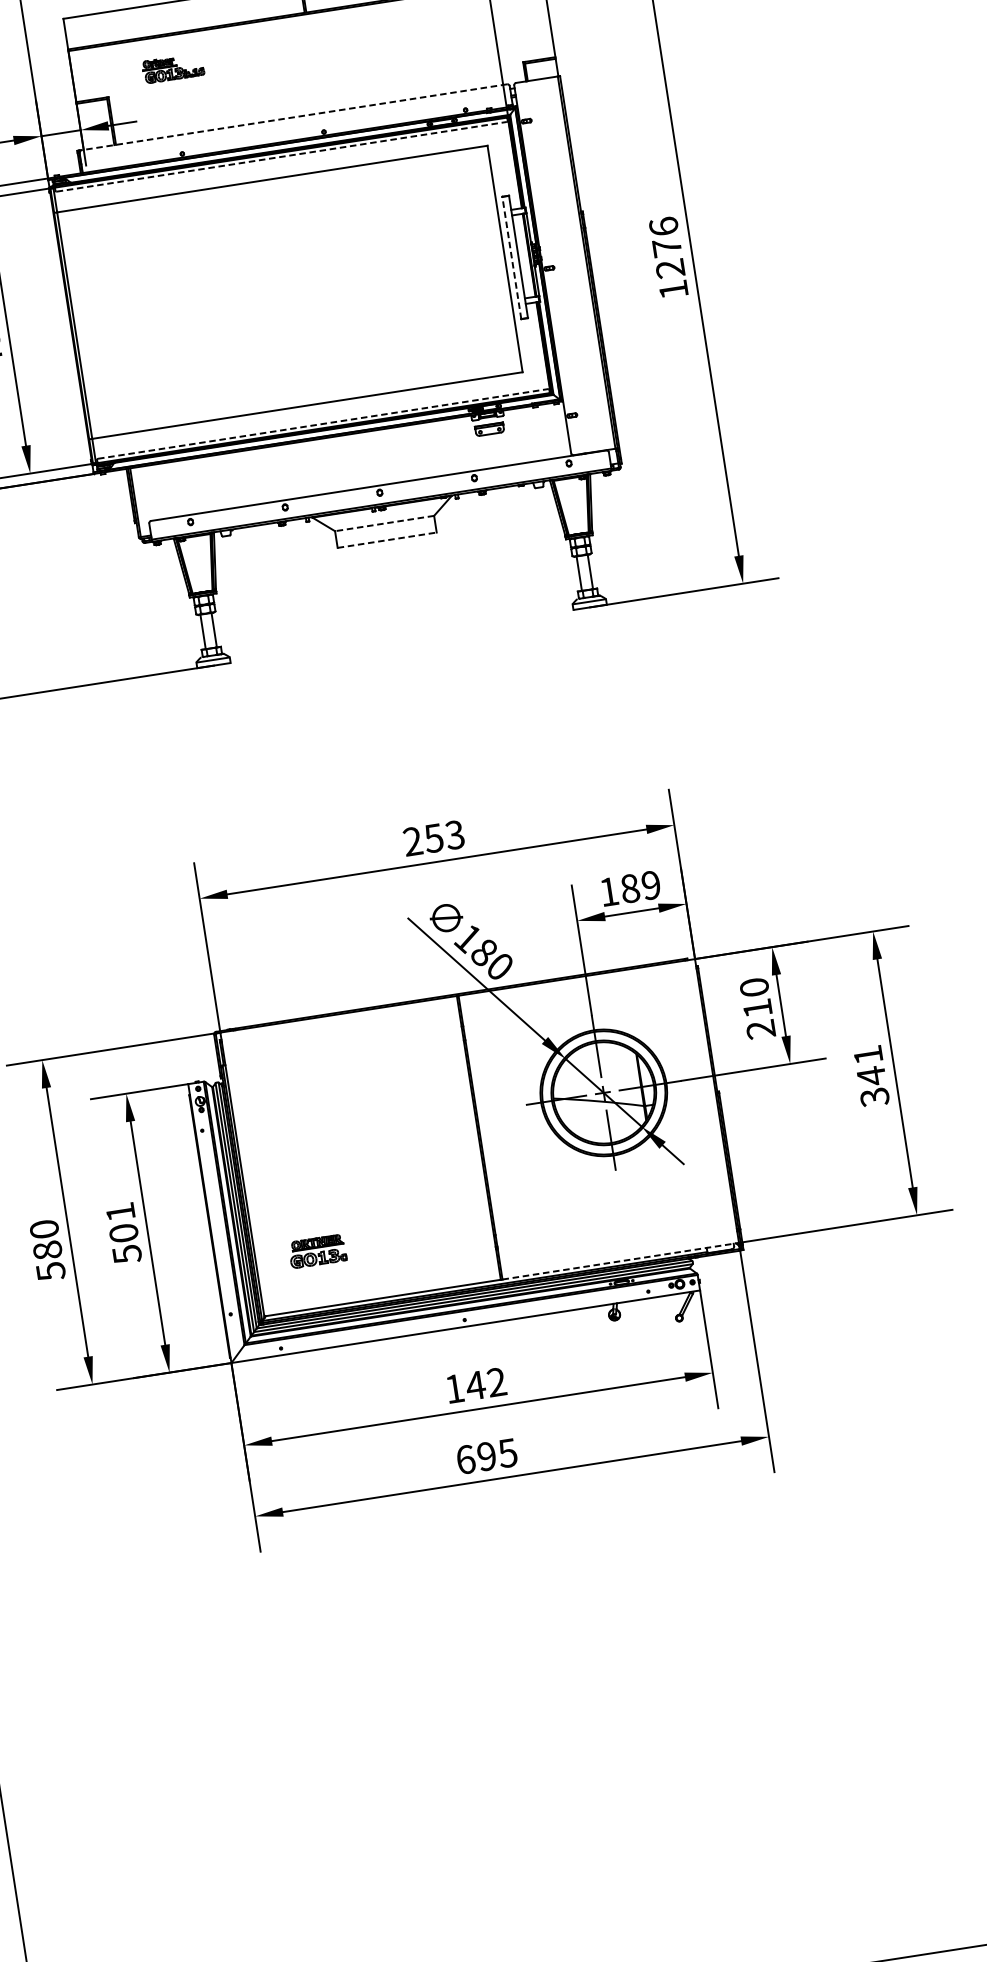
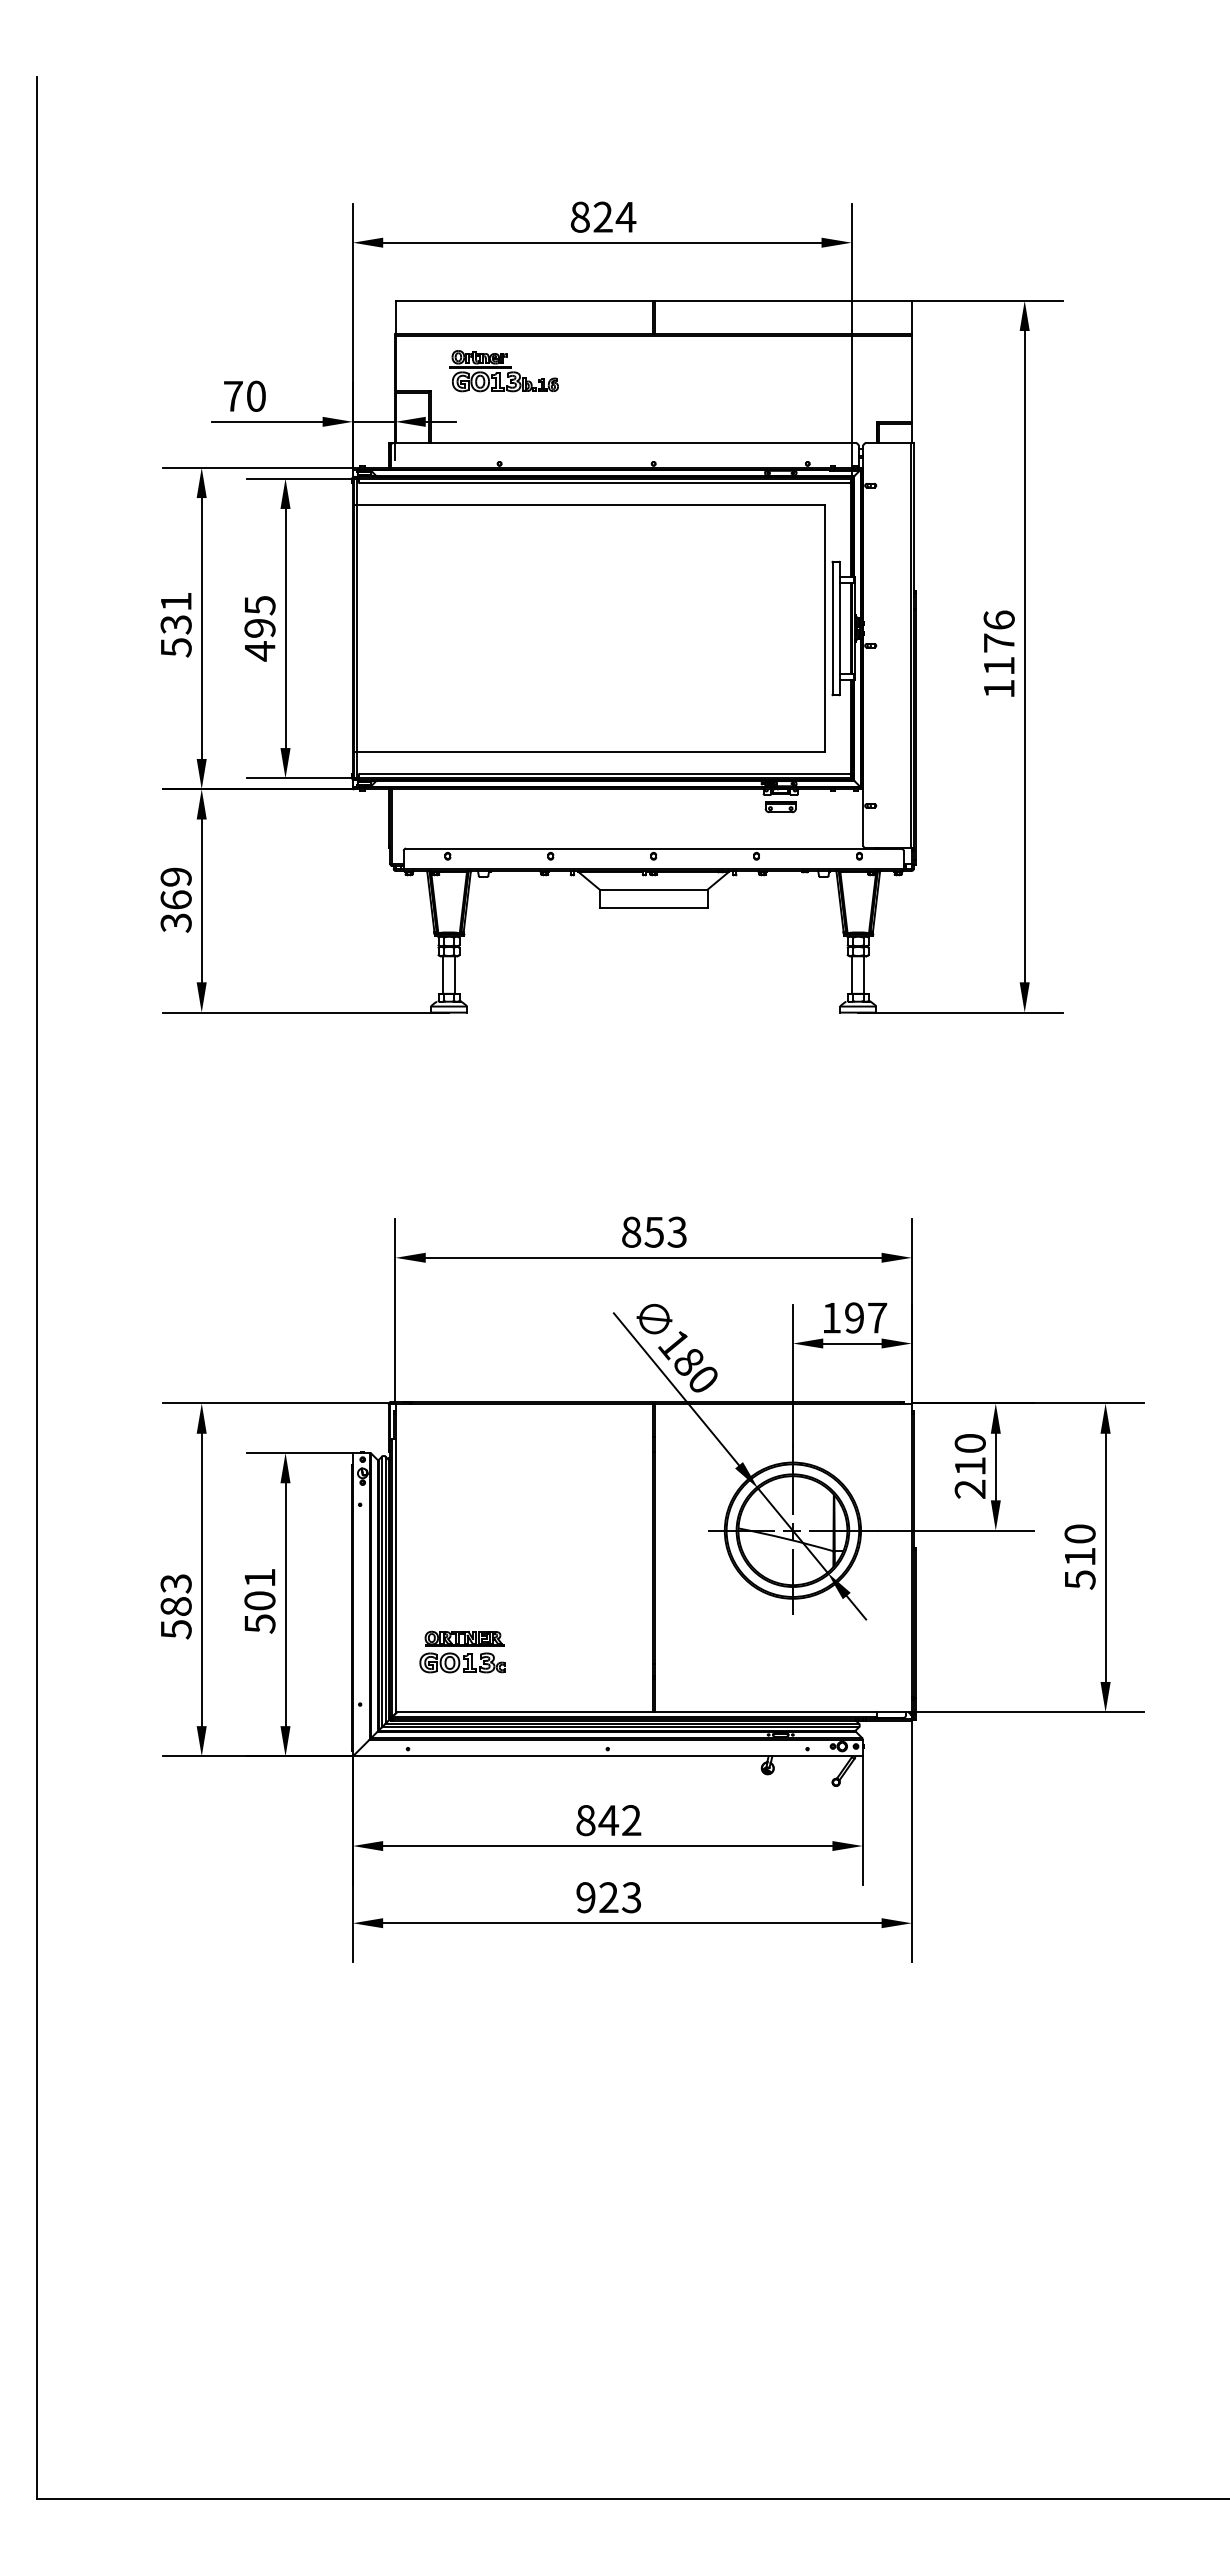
part: (172, 68) -> (503, 371), size x1.67
line: (294, 117) -> (624, 443), dashed -> solid
line: (281, 157) -> (604, 483), dashed -> solid
line: (511, 257) -> (832, 628), dashed -> solid
text: (669, 268) -> (998, 665), 1276 -> 1176
line: (322, 423) -> (604, 773), dashed -> solid
line: (384, 523) -> (653, 889), dashed -> solid
line: (386, 539) -> (653, 907), dashed -> solid
text: (412, 840) -> (631, 1231), 253 -> 853
text: (641, 886) -> (866, 1317), 189 -> 197
text: (870, 1075) -> (1079, 1556), 341 -> 510
text: (43, 1229) -> (175, 1583), 580 -> 583
part: (317, 1251) -> (462, 1651), size x1.43
line: (621, 1261) -> (783, 1712), dashed -> solid
text: (454, 1388) -> (585, 1820), 142 -> 842
text: (486, 1456) -> (608, 1897), 695 -> 923

